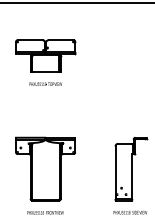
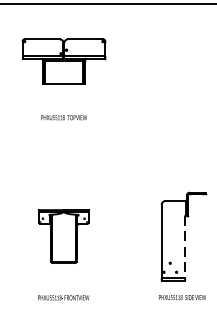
part: (45, 55) -> (63, 60), moved
part: (45, 168) -> (63, 235), size x0.6
line: (132, 177) -> (185, 248), solid -> dashed

